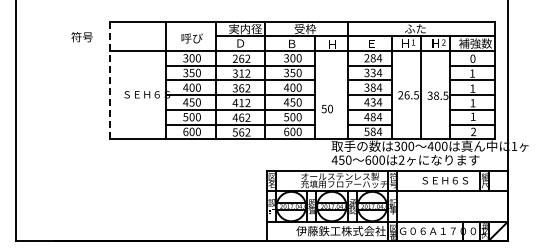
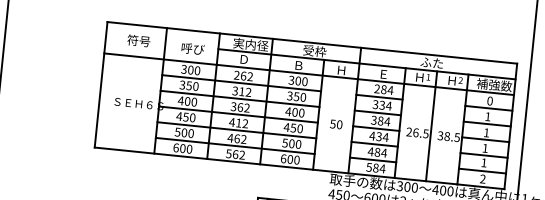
text: (81, 37) -> (138, 41), moved
line: (110, 80) -> (101, 84), dashed -> solid
text: (326, 108) -> (335, 123), moved

